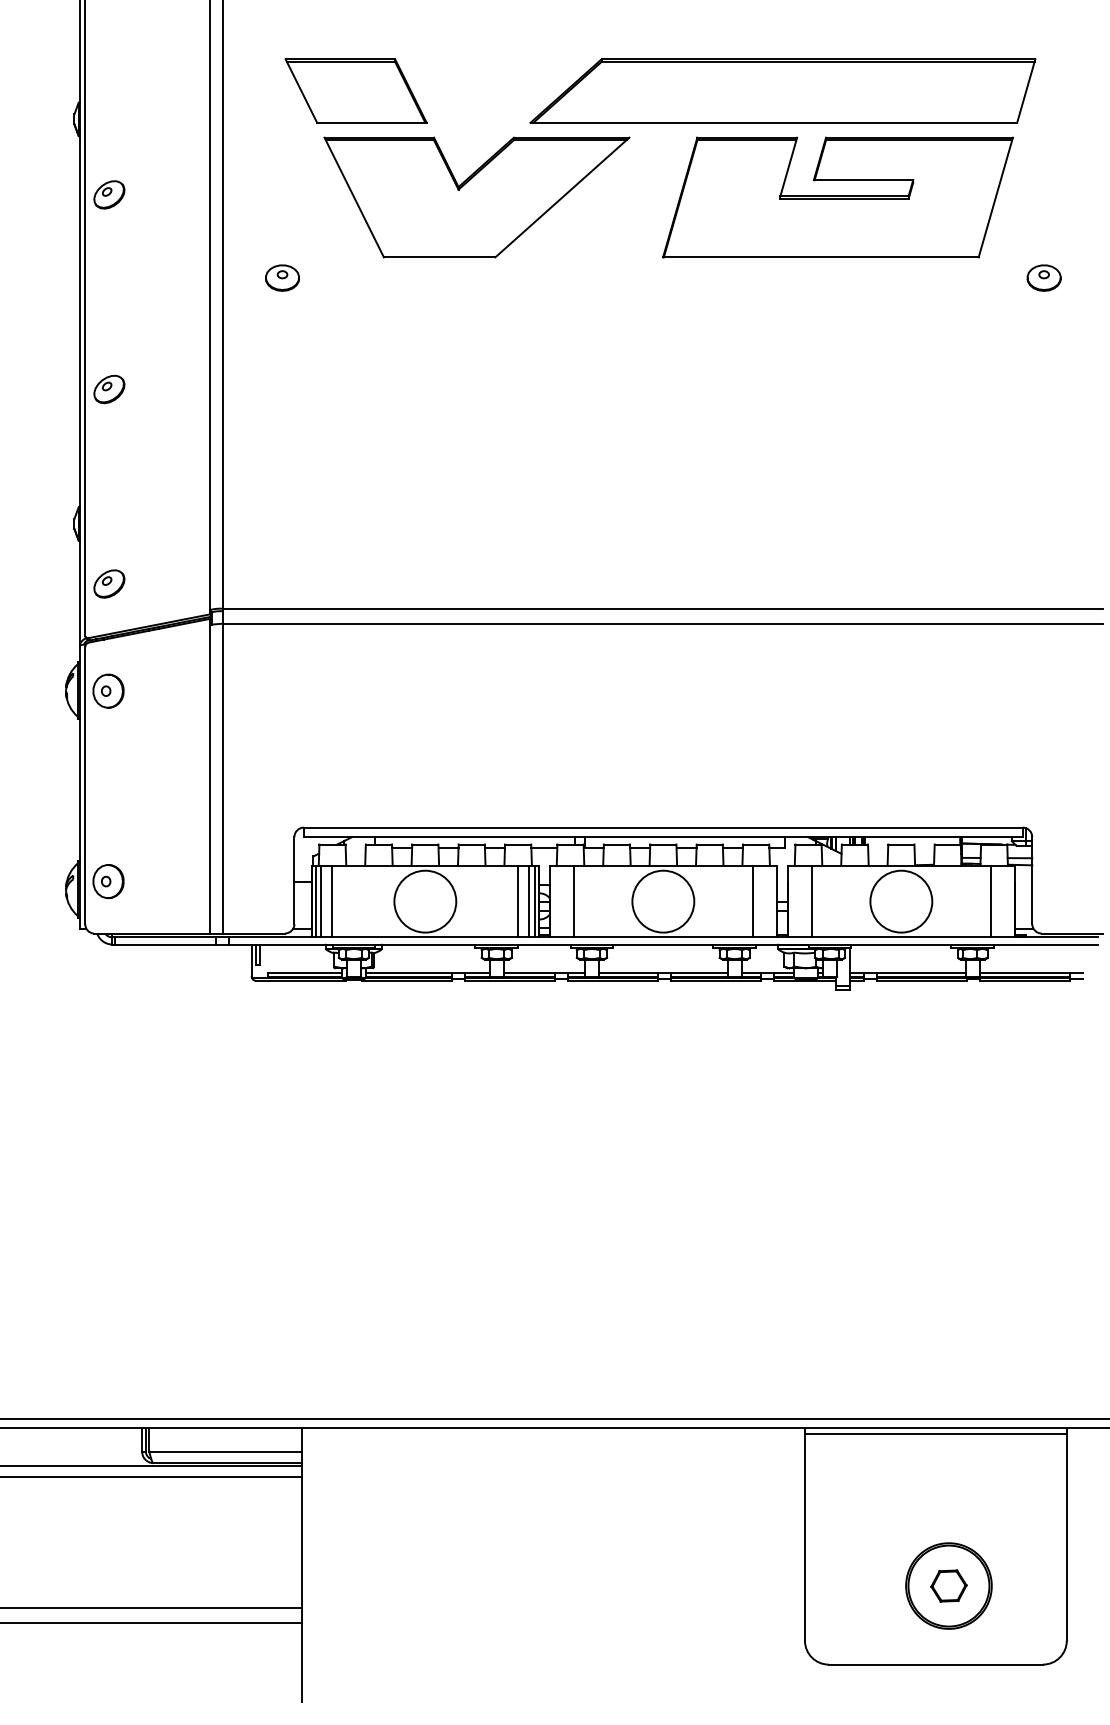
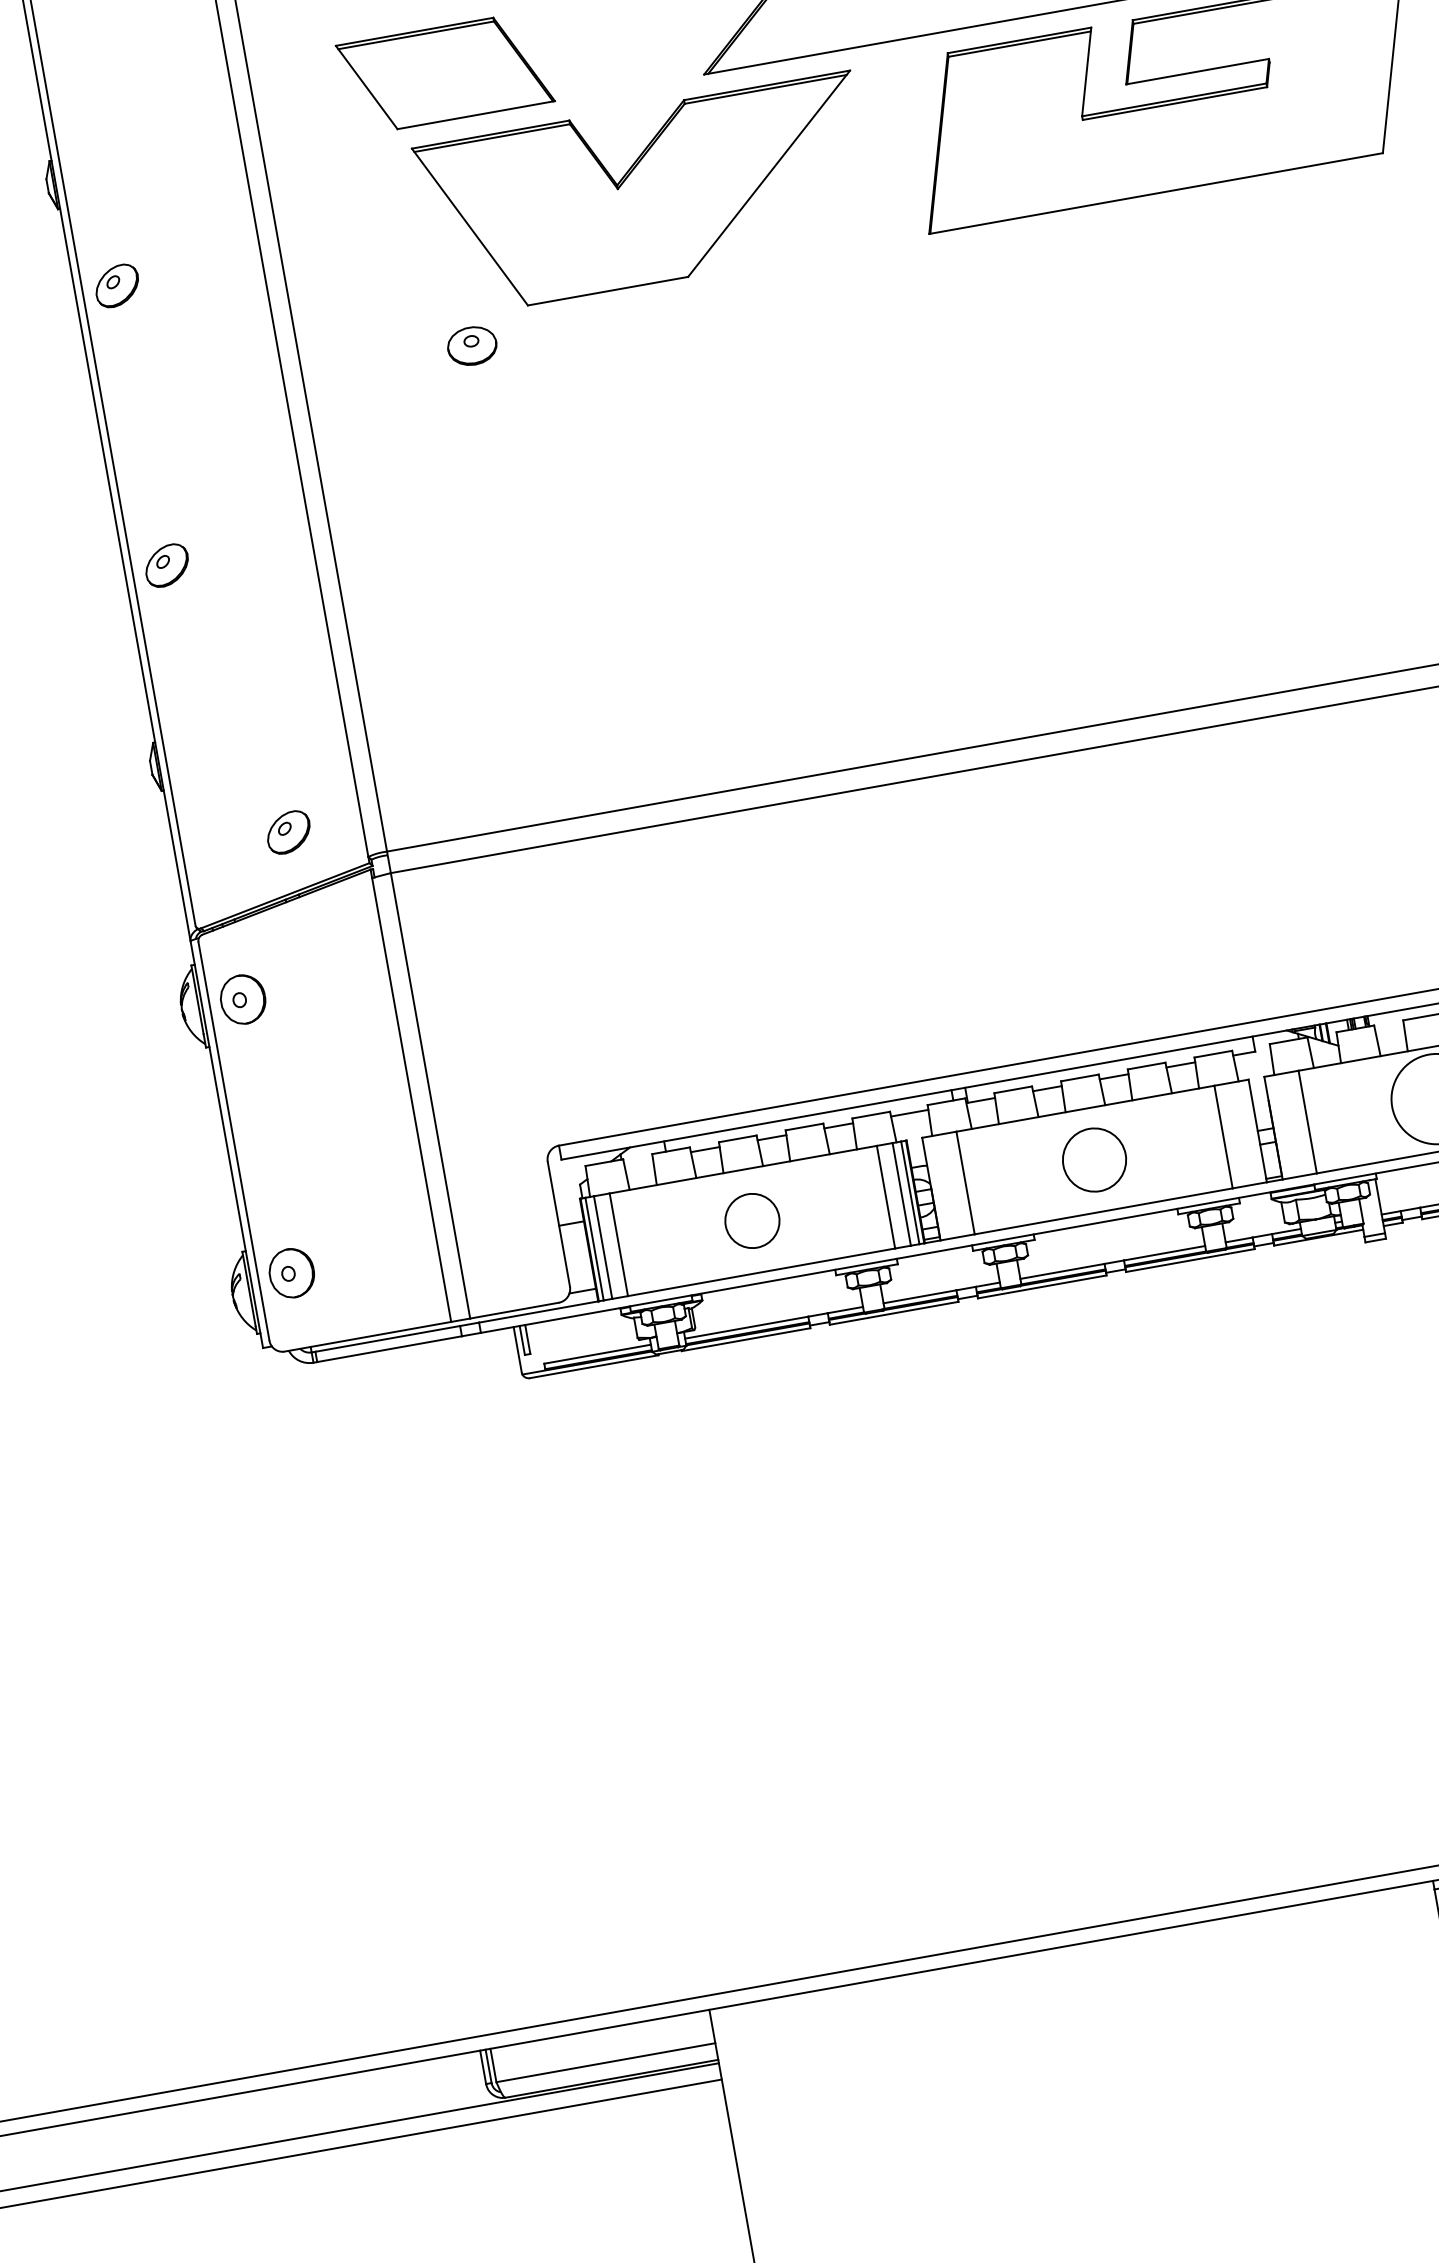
part: (282, 277) -> (472, 345), moved
part: (109, 583) -> (288, 831), moved
circle: (425, 901) -> (752, 1220), size x0.6
circle: (663, 901) -> (1094, 1159), size x0.7

